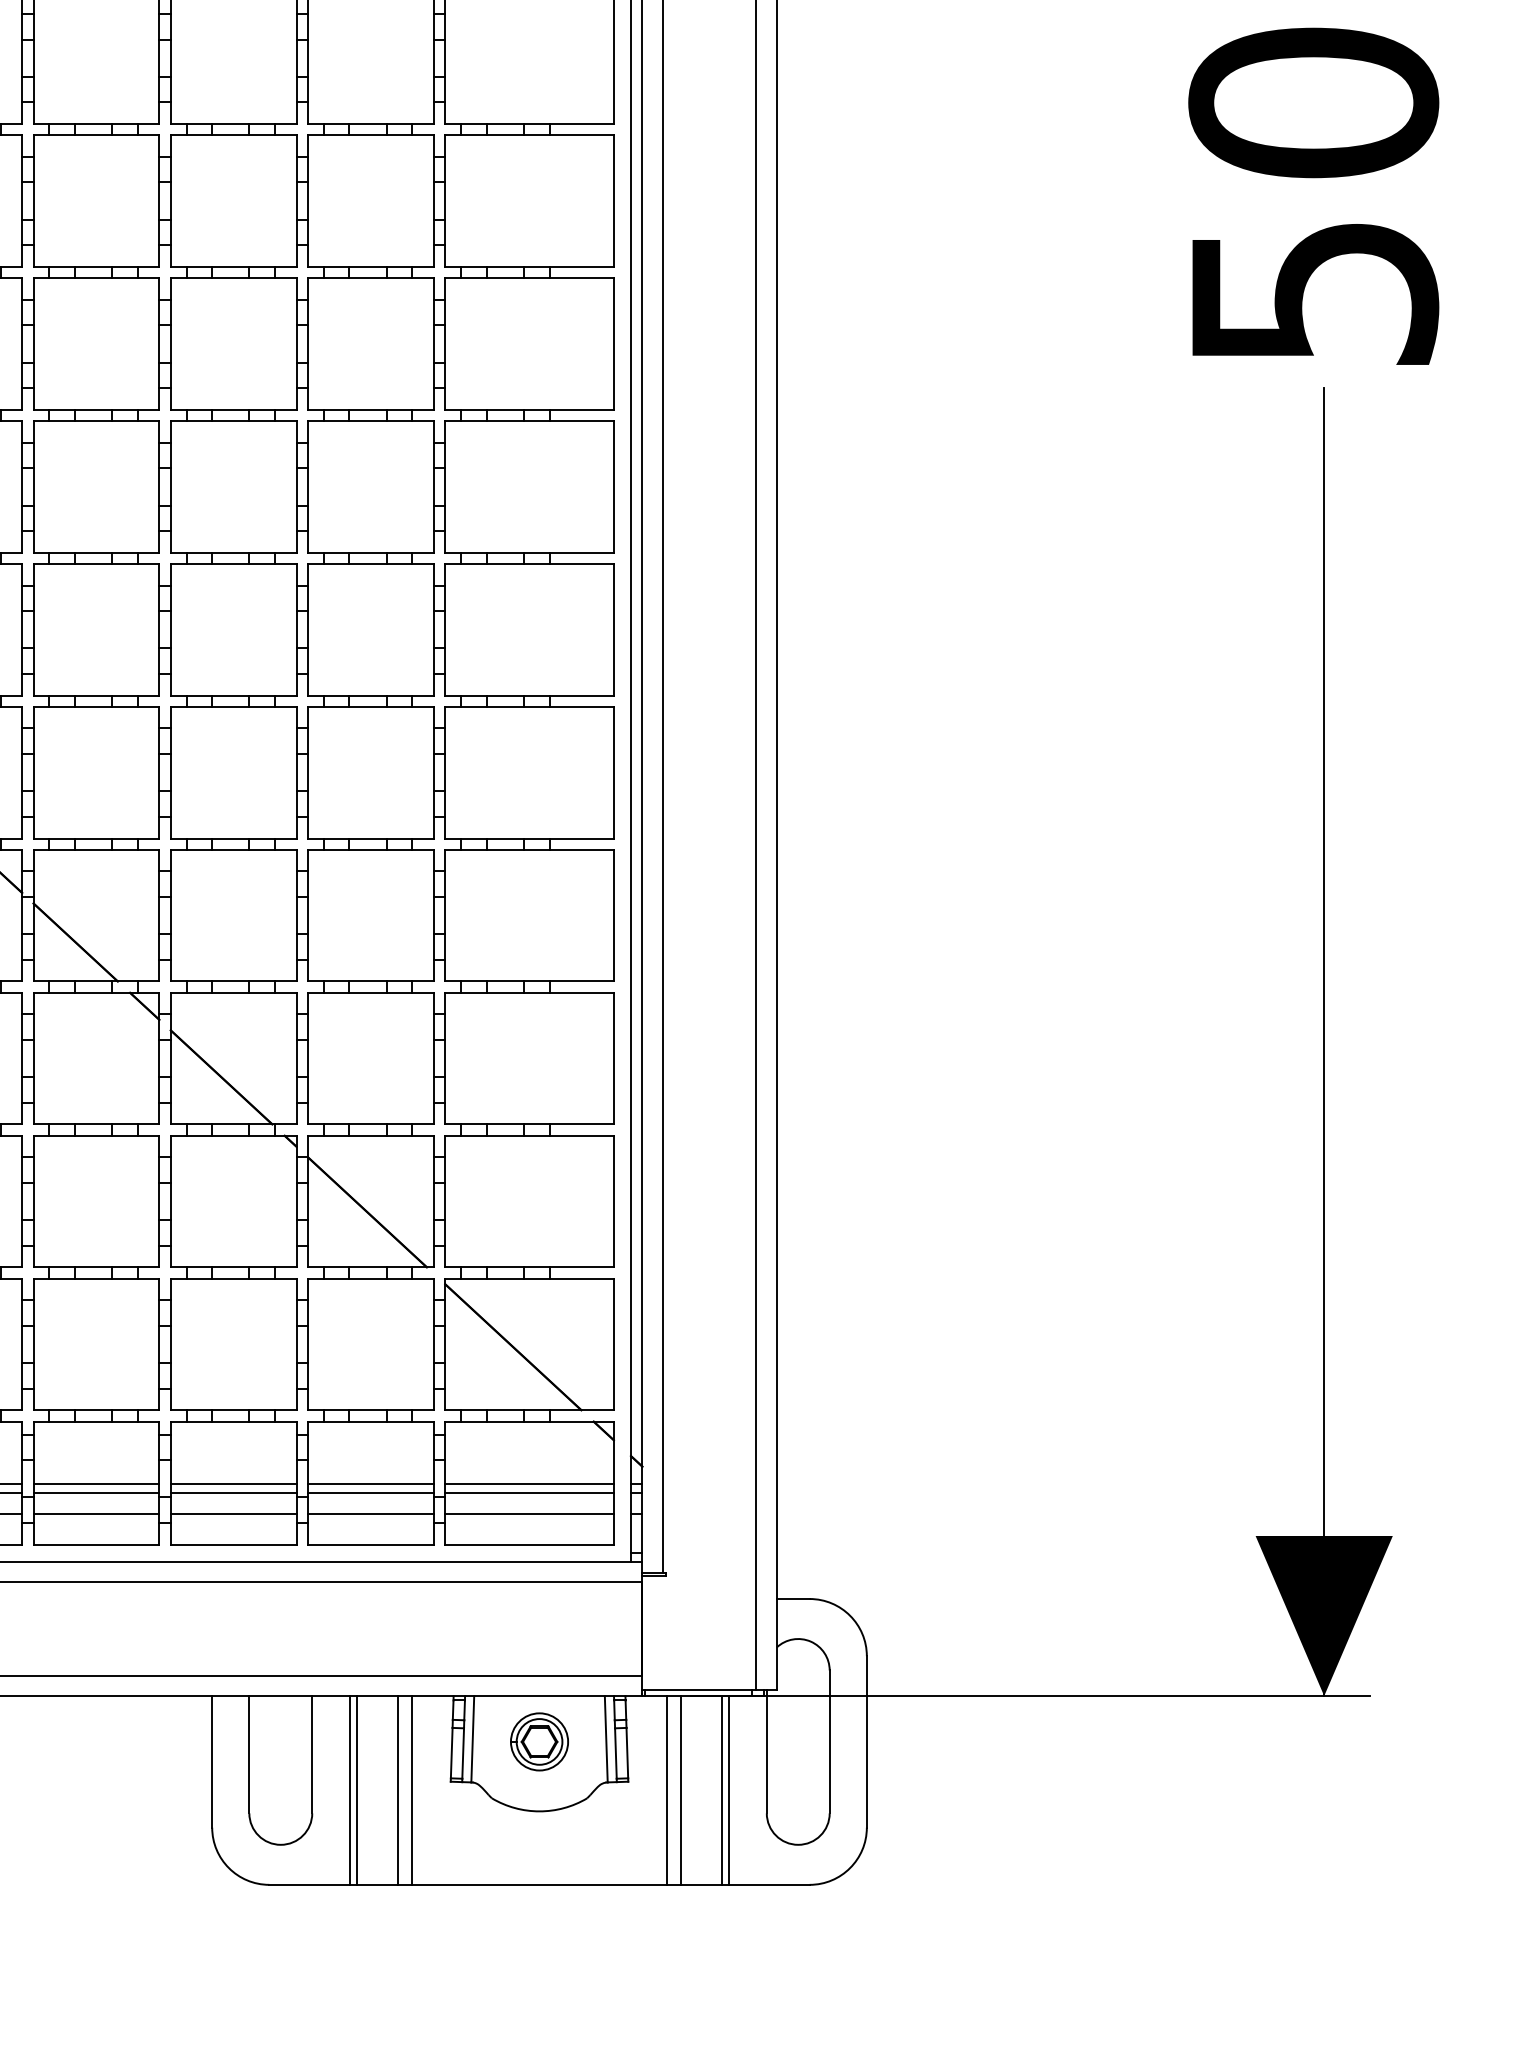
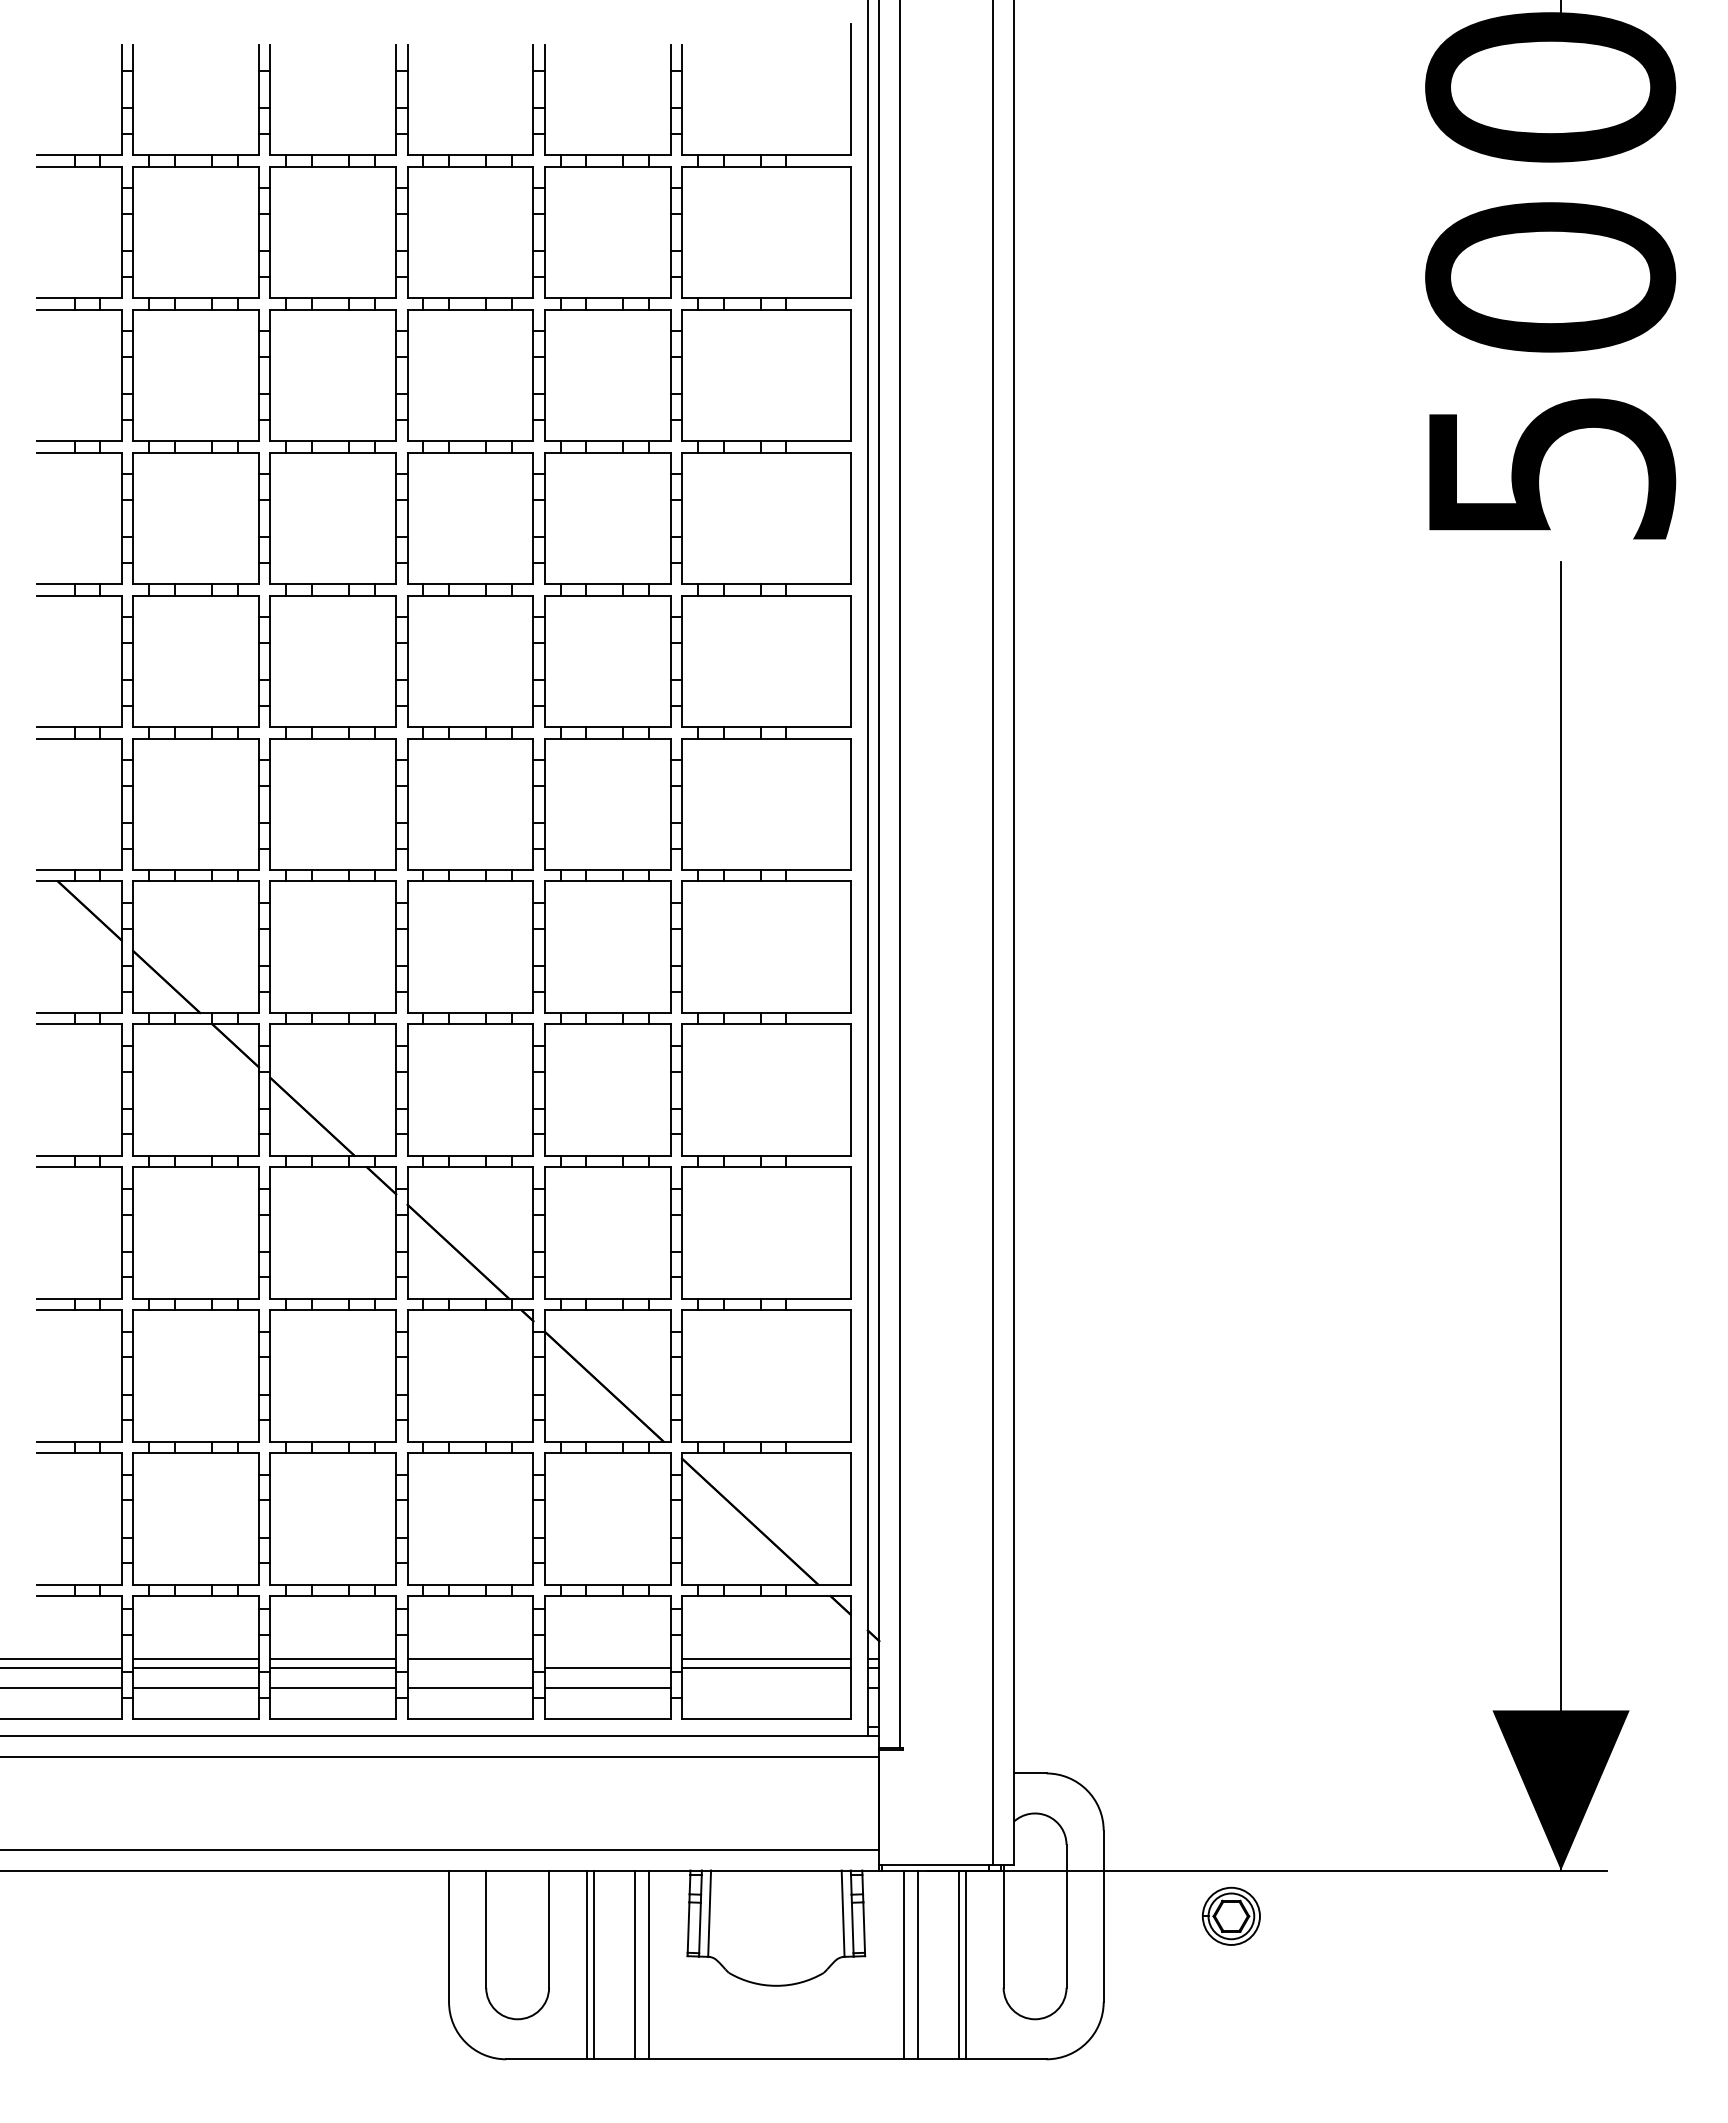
line: (370, 1484) -> (607, 1658), removed
line: (233, 1493) -> (470, 1667), removed
line: (529, 1514) -> (766, 1688), removed
part: (538, 1741) -> (1230, 1915), moved

